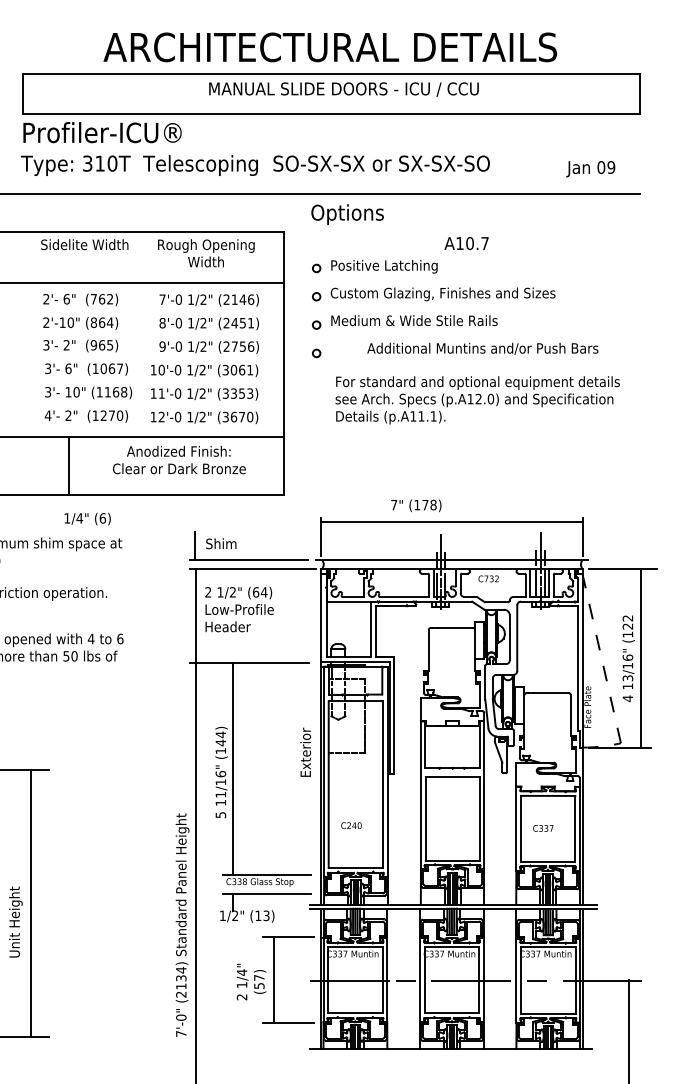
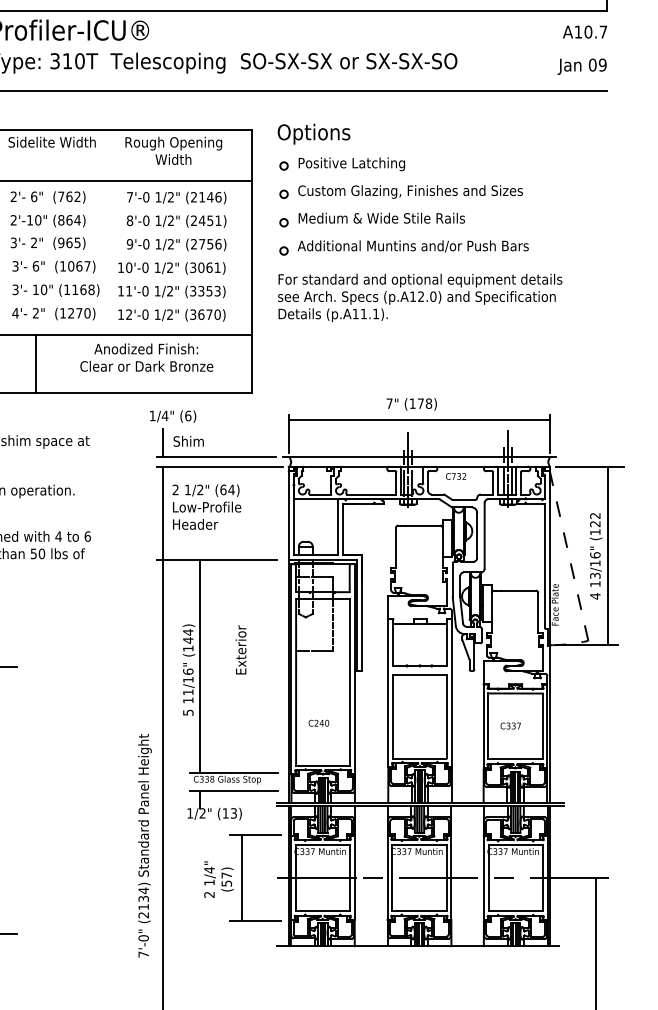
text: (590, 169) -> (581, 67), moved
text: (347, 214) -> (313, 134), moved
text: (466, 243) -> (584, 32), moved
text: (482, 348) -> (412, 246), moved
text: (477, 400) -> (419, 298), moved
text: (416, 505) -> (411, 404), moved
text: (87, 518) -> (172, 416), moved
text: (305, 751) -> (240, 649), moved
text: (182, 924) -> (144, 845), moved

